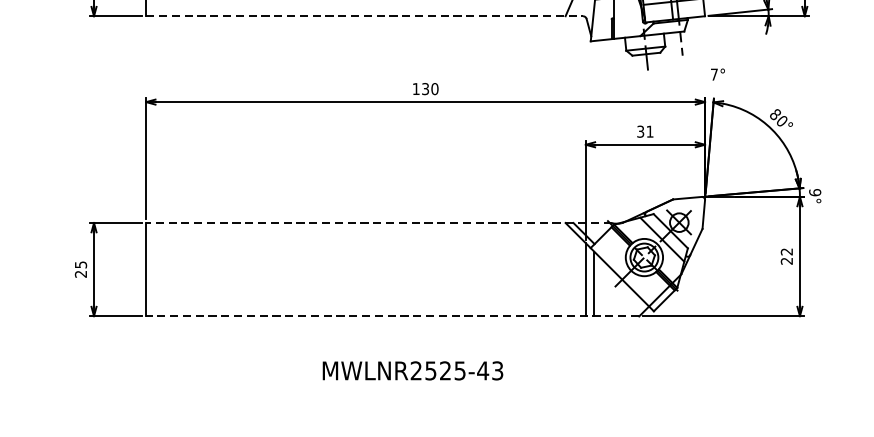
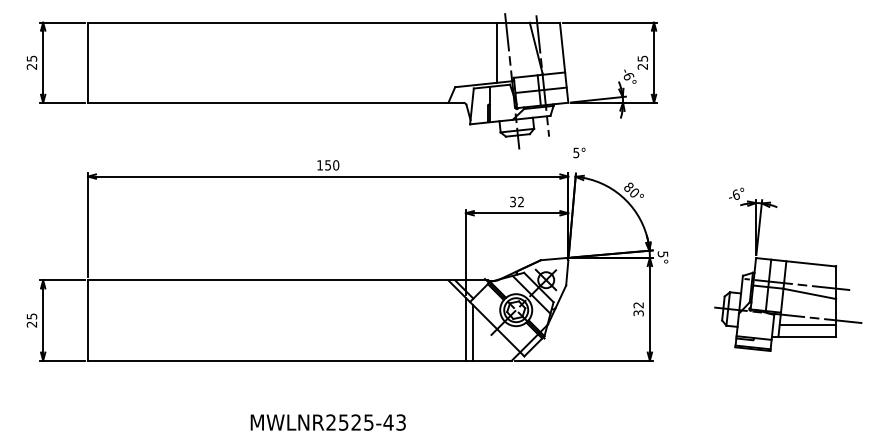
line: (364, 15) -> (275, 102), dashed -> solid
text: (714, 75) -> (576, 153), 7° -> 5°
text: (424, 88) -> (327, 164), 130 -> 150
text: (649, 131) -> (520, 201), 31 -> 32
text: (815, 192) -> (663, 254), 9° -> 5°
line: (378, 223) -> (287, 280), dashed -> solid
text: (786, 261) -> (638, 313), 22 -> 32
line: (392, 316) -> (299, 360), dashed -> solid
text: (412, 370) -> (327, 422), moved

